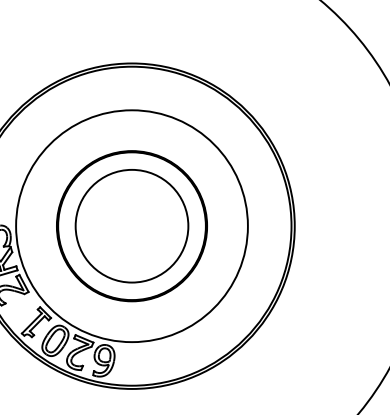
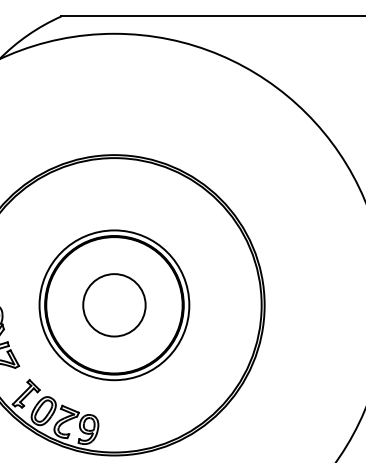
circle: (132, 226) -> (114, 305), size x0.6
circle: (132, 226) -> (114, 305), size x0.7

